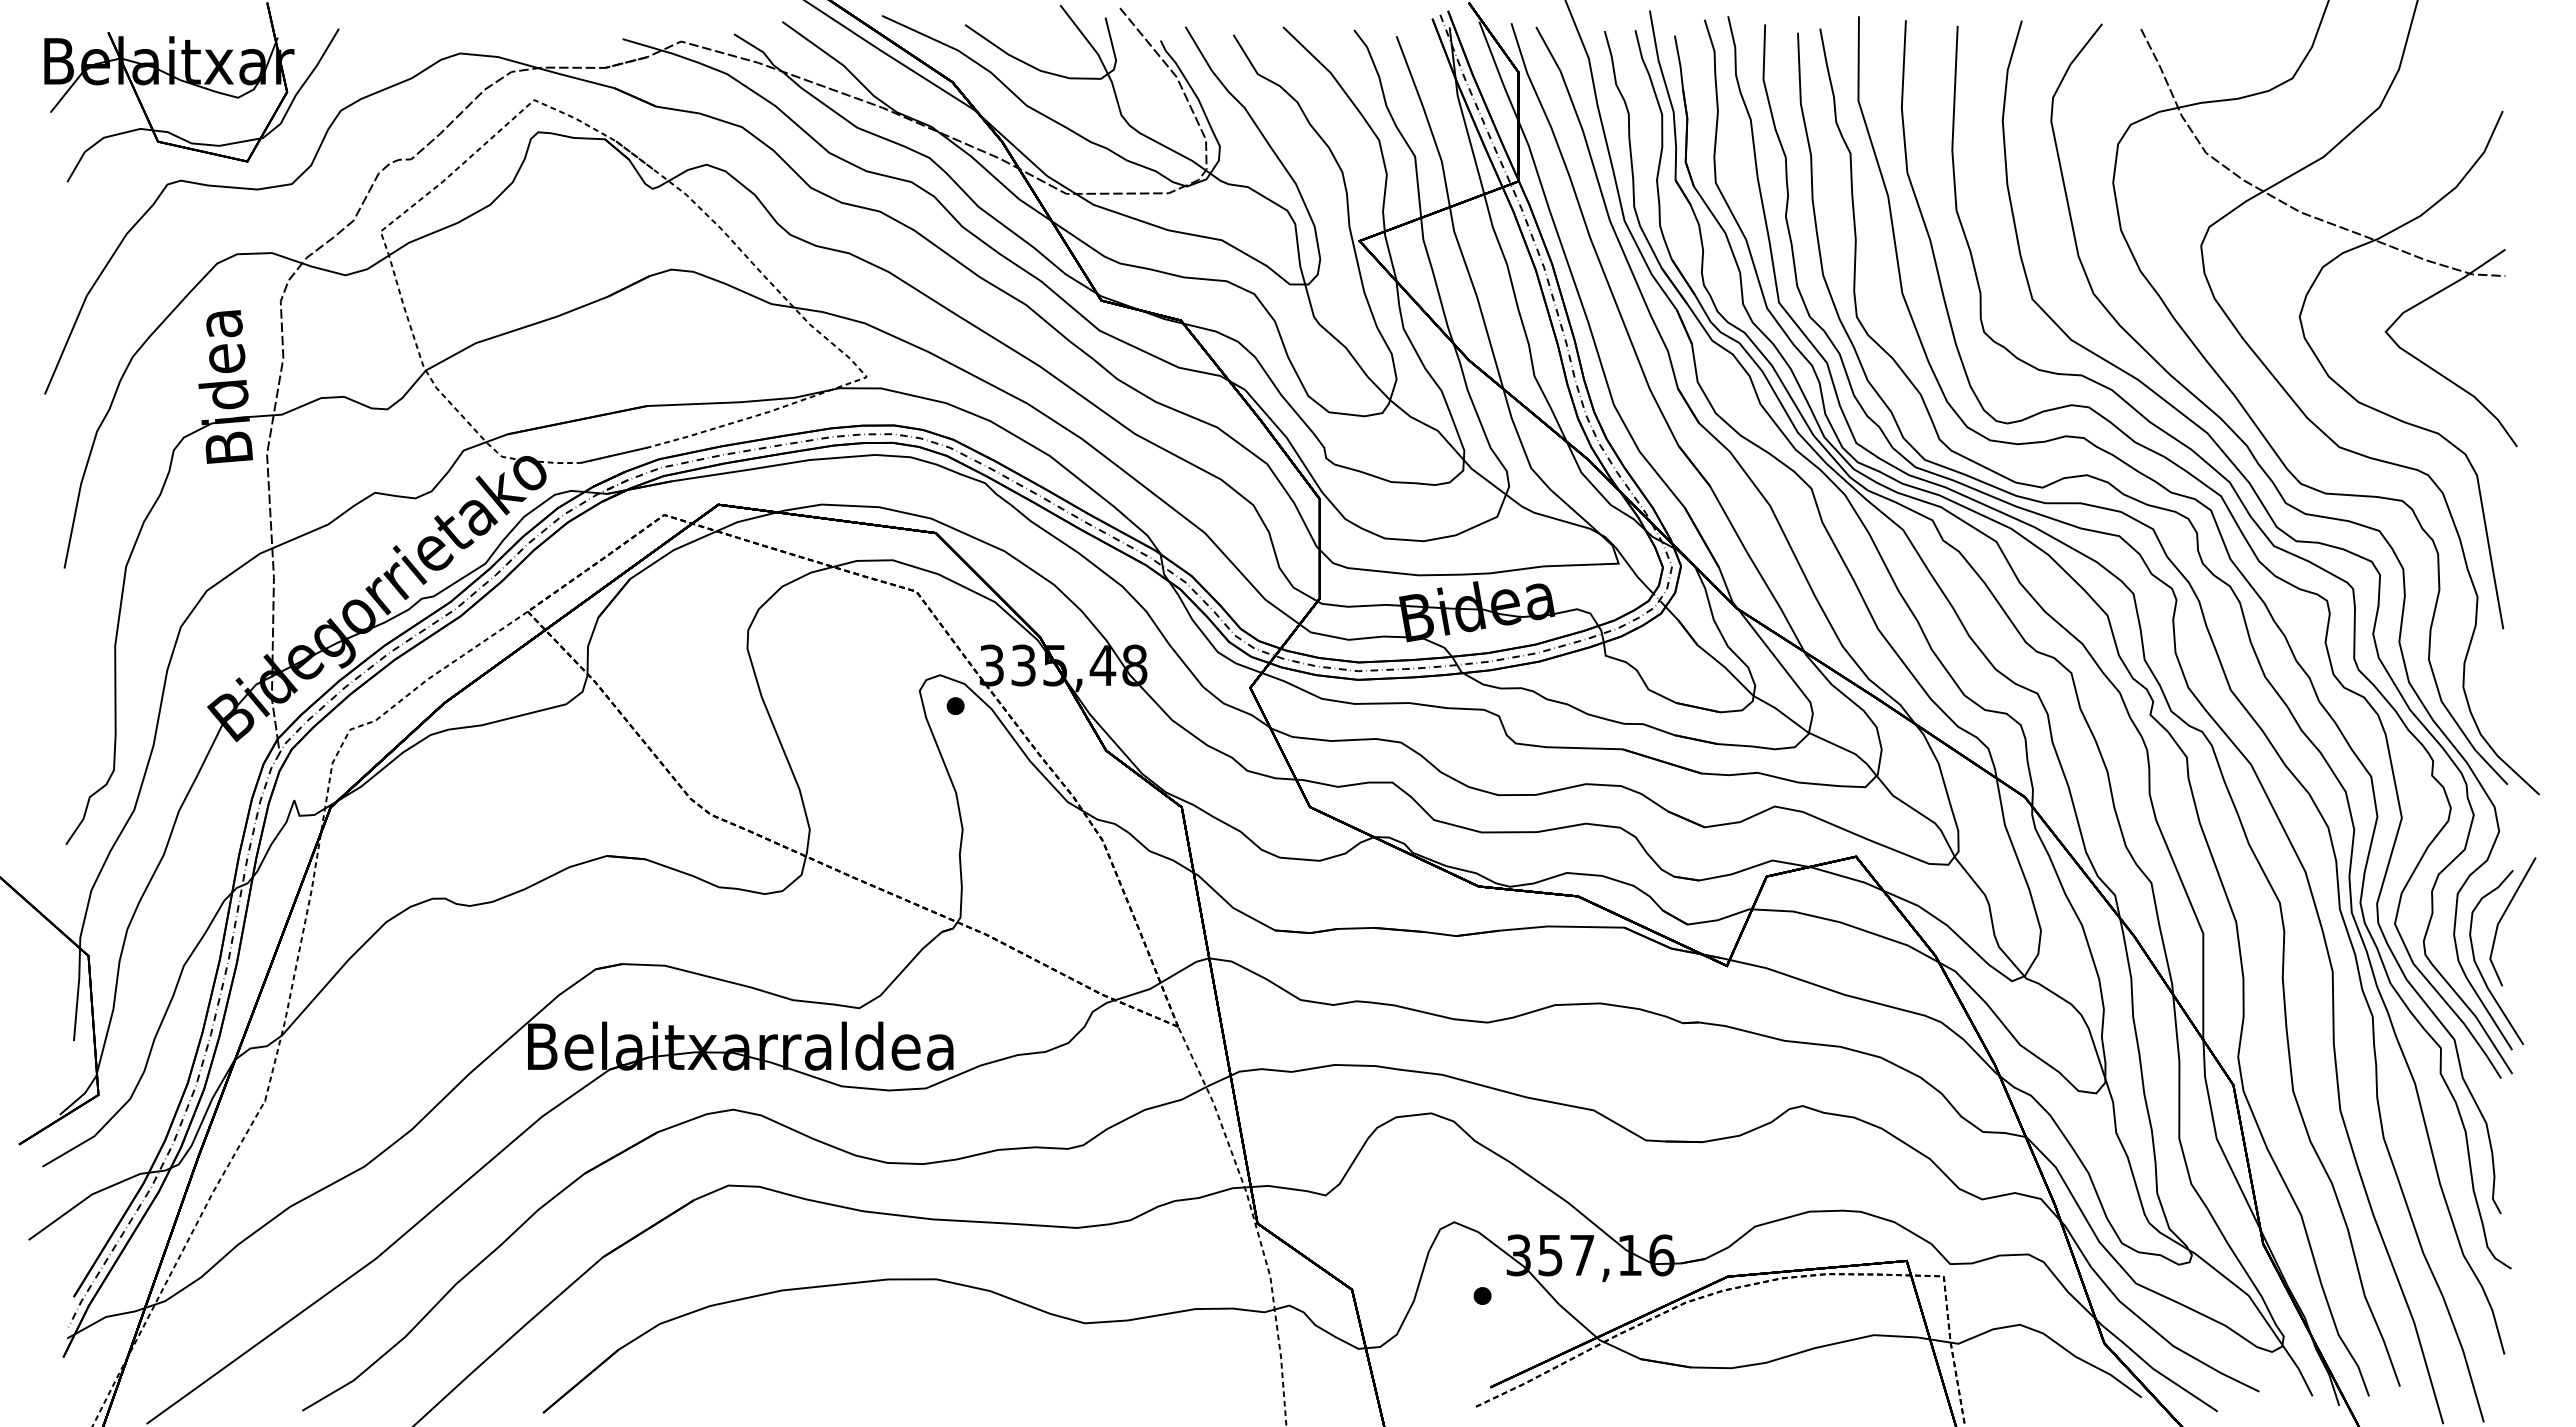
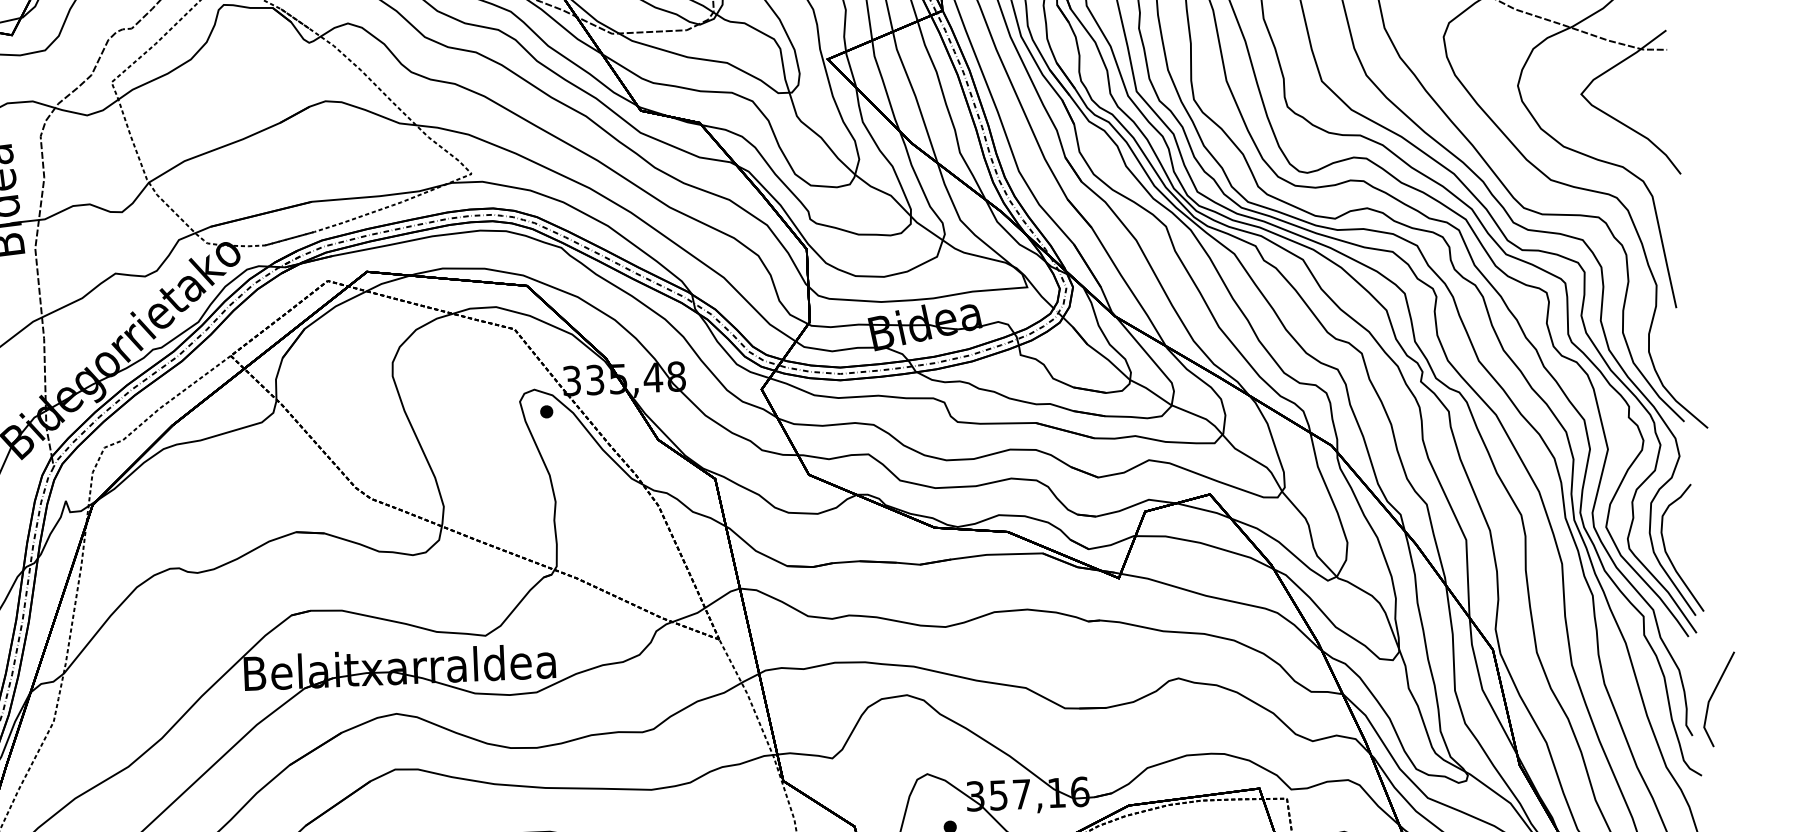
line: (2504, 915) -> (1713, 695), moved

